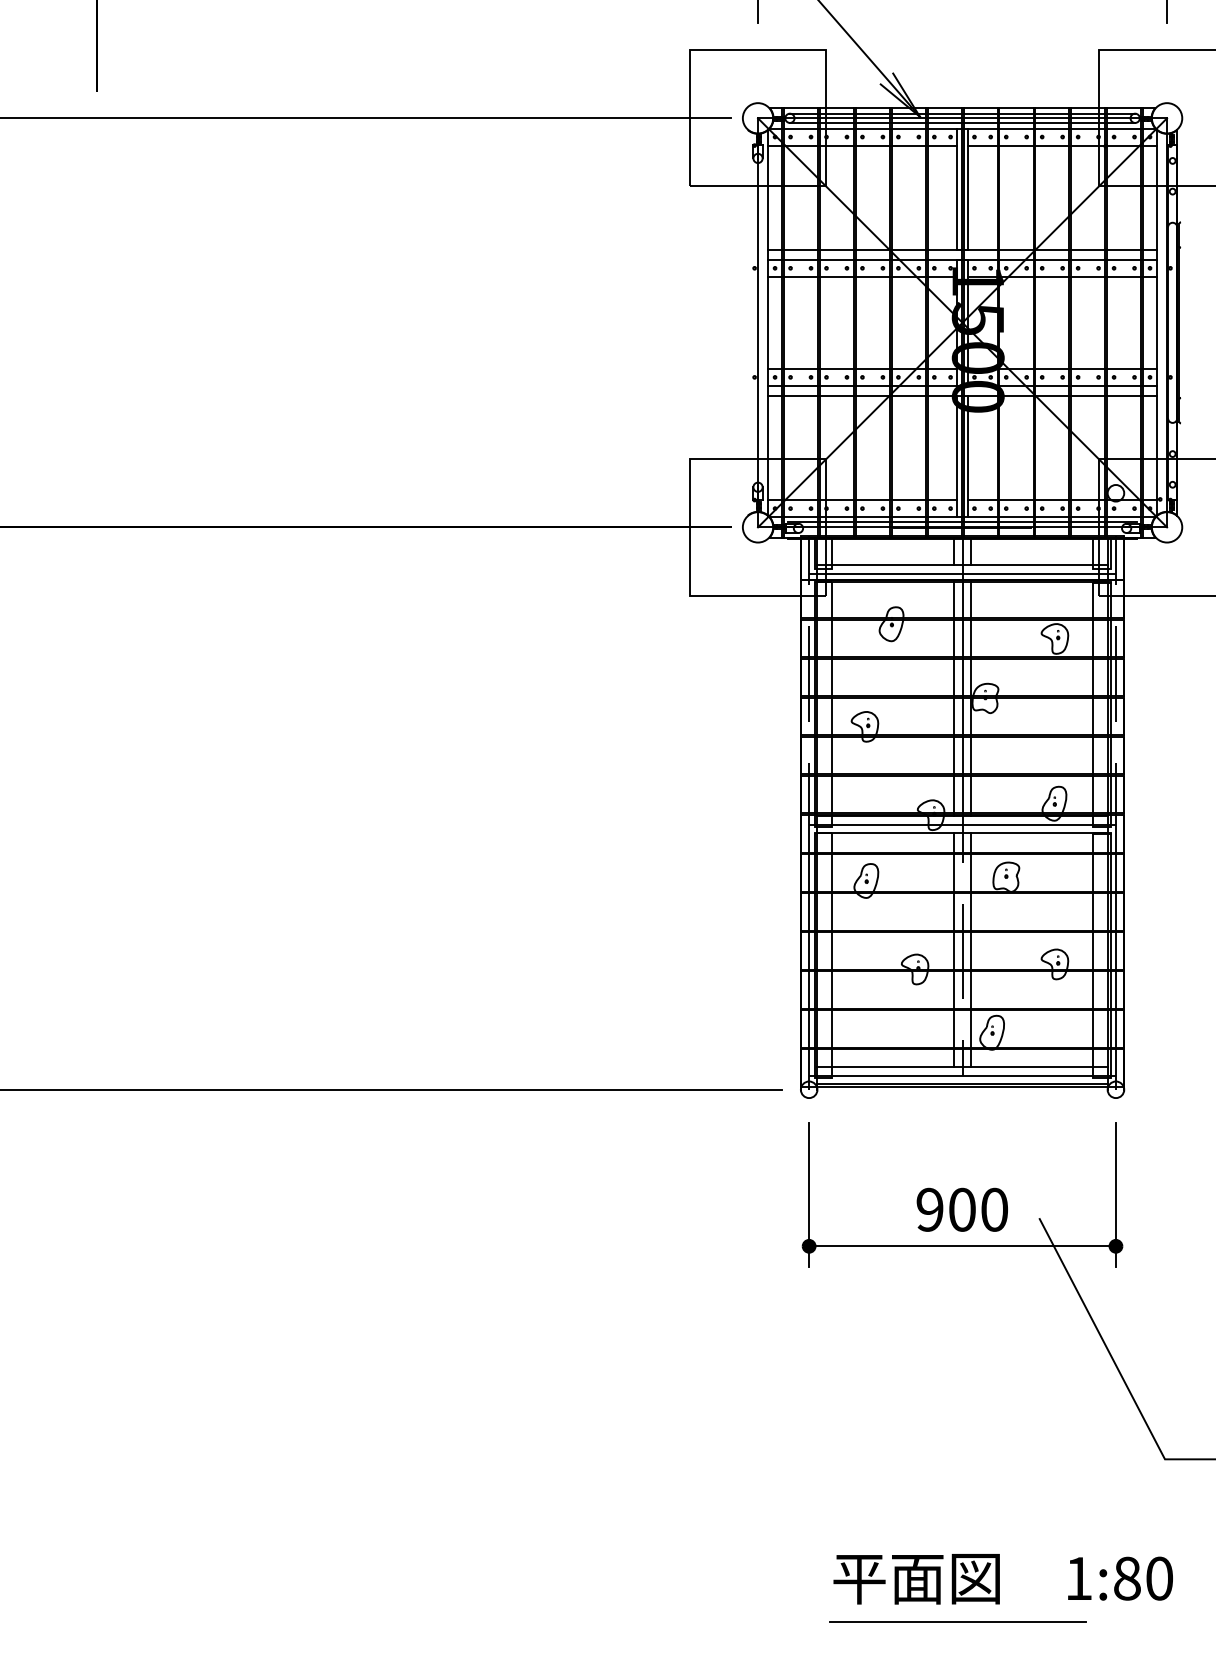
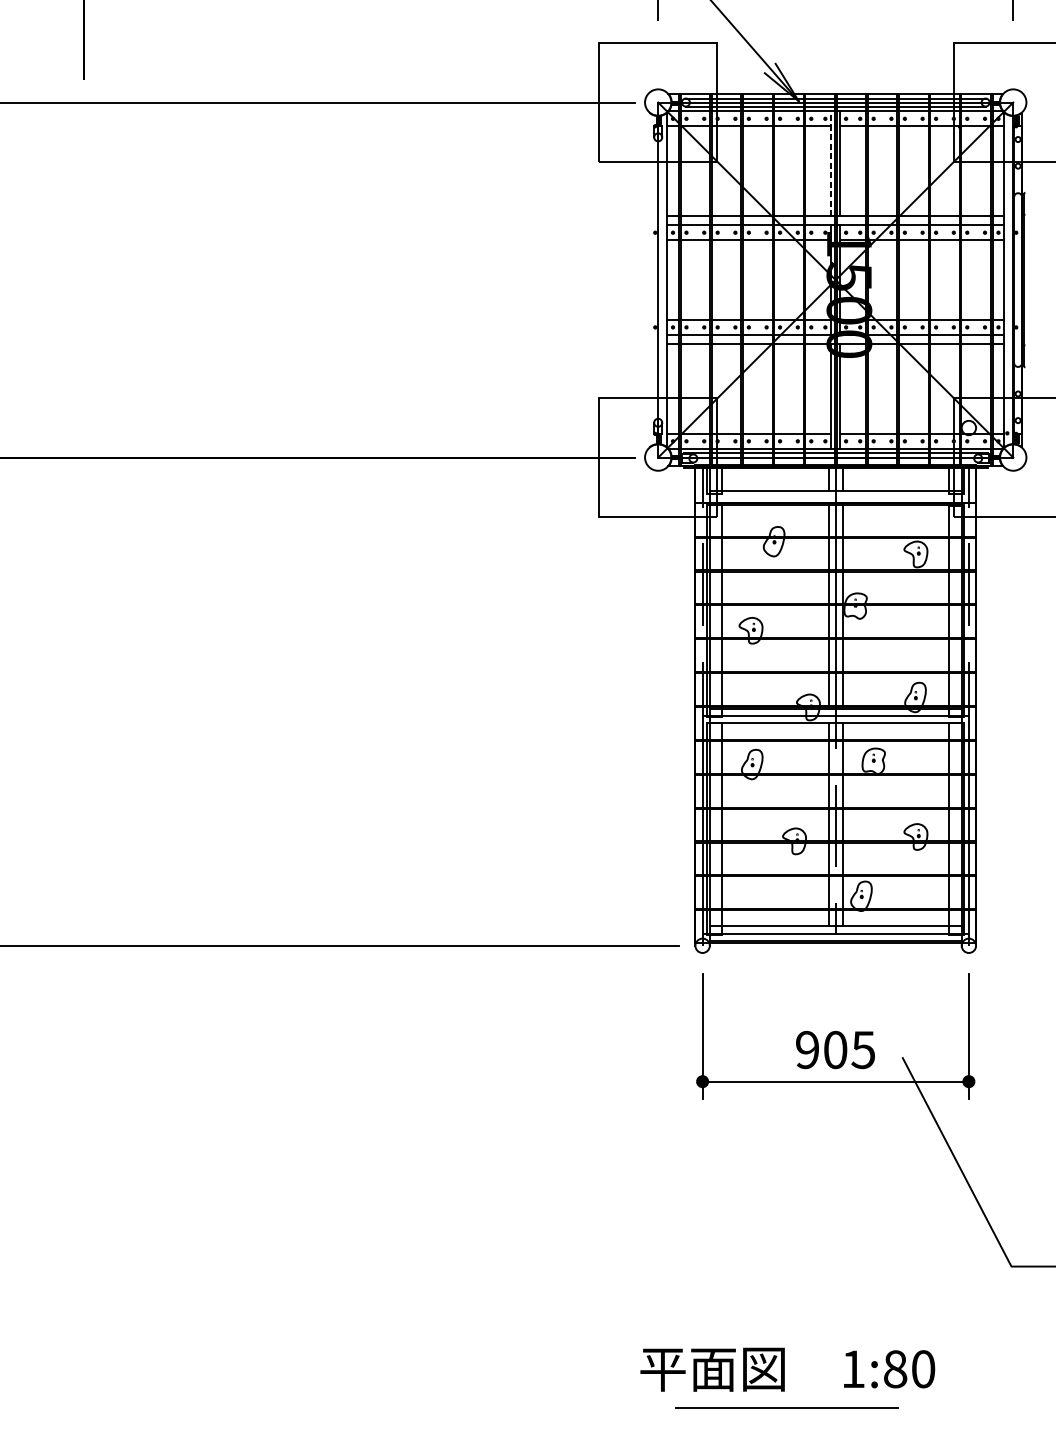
line: (957, 189) -> (831, 164), solid -> dashed
line: (962, 573) -> (835, 497), removed
text: (993, 1209) -> (862, 1049), 900 -> 905
text: (1002, 1579) -> (787, 1369), moved
line: (957, 1621) -> (786, 1407), moved

